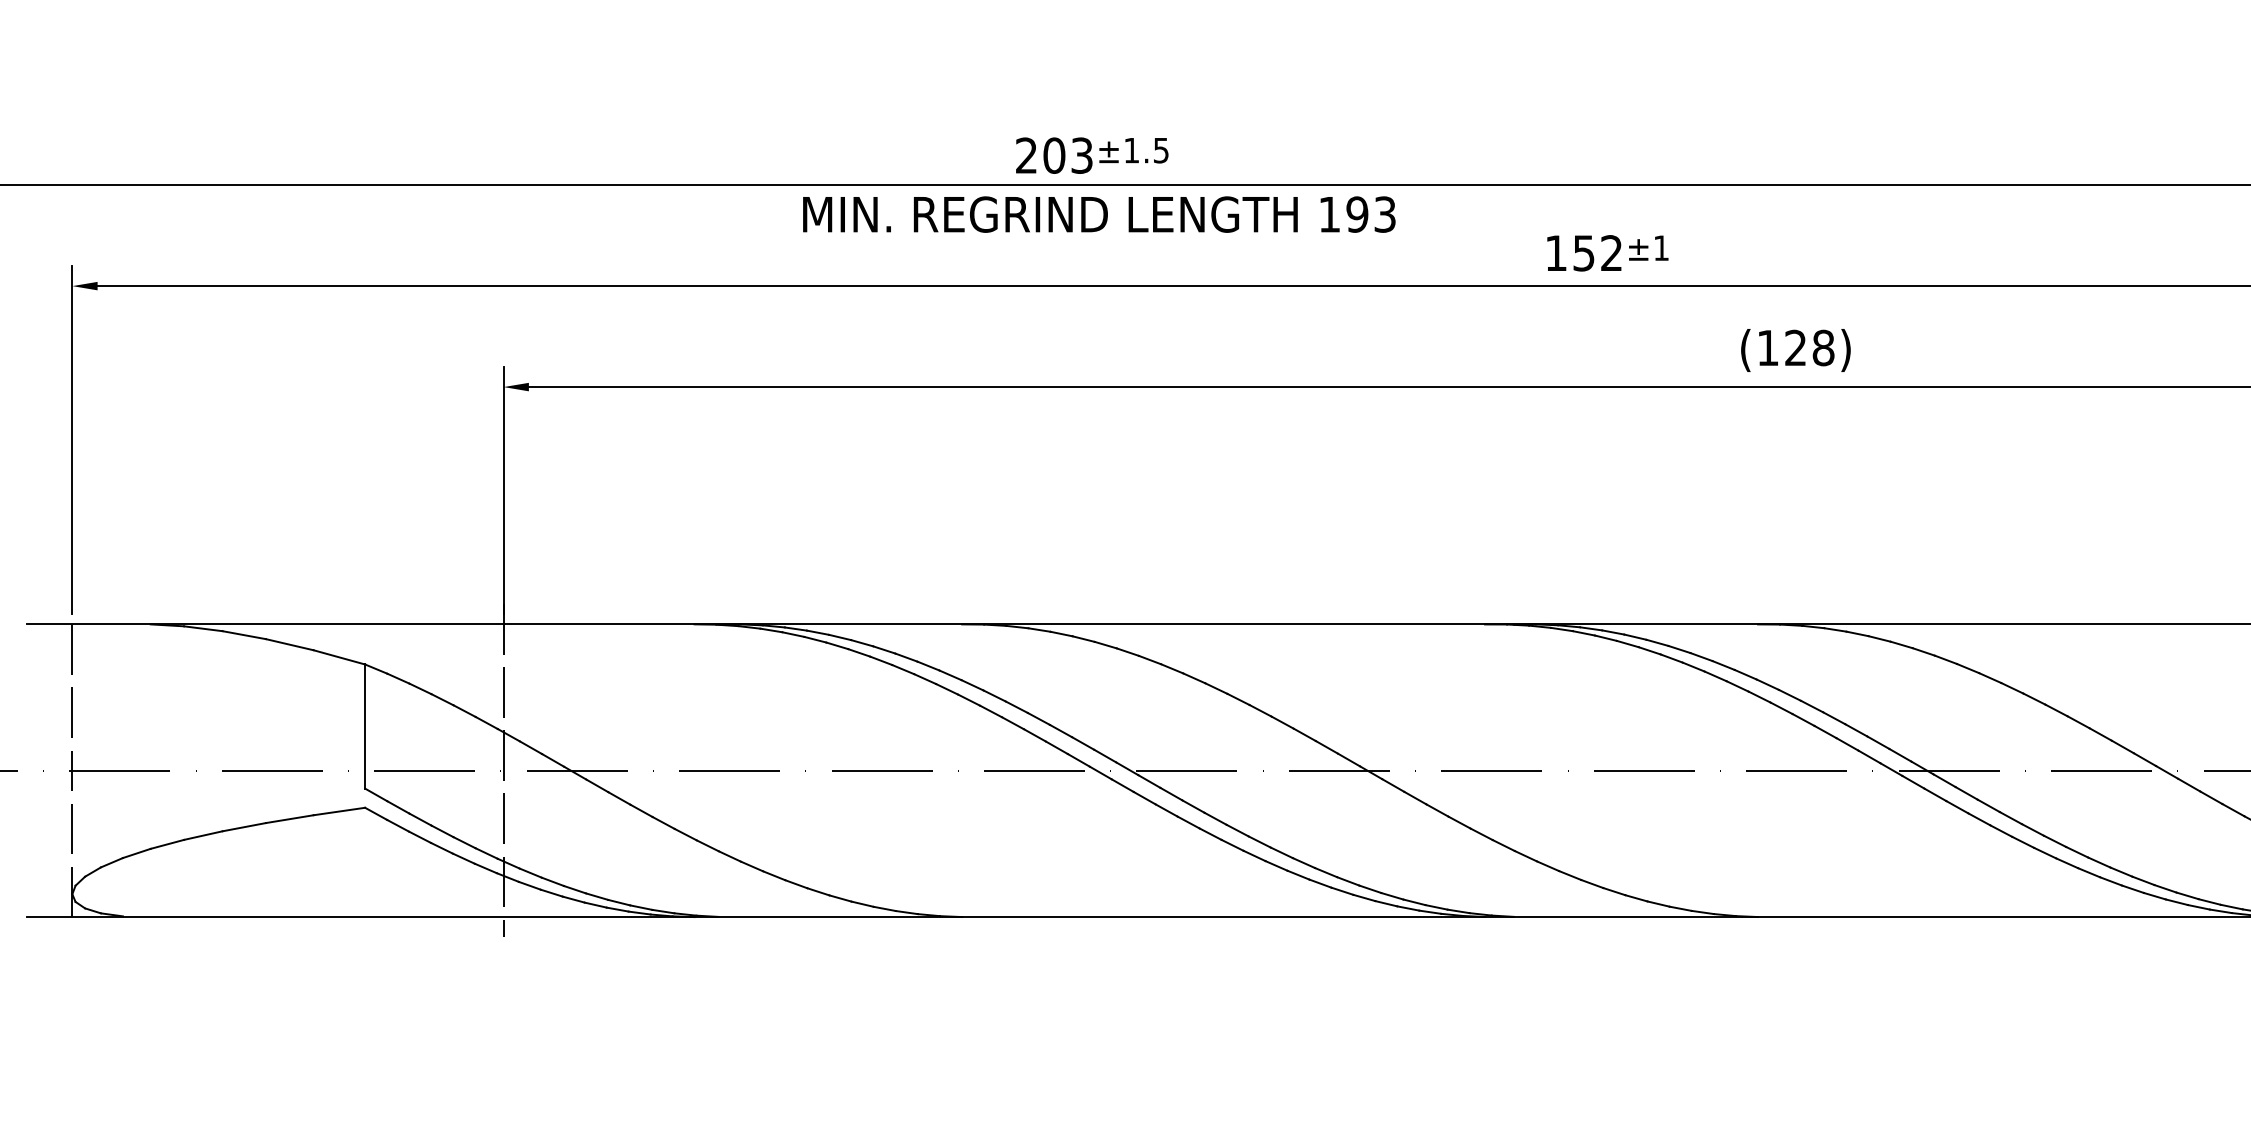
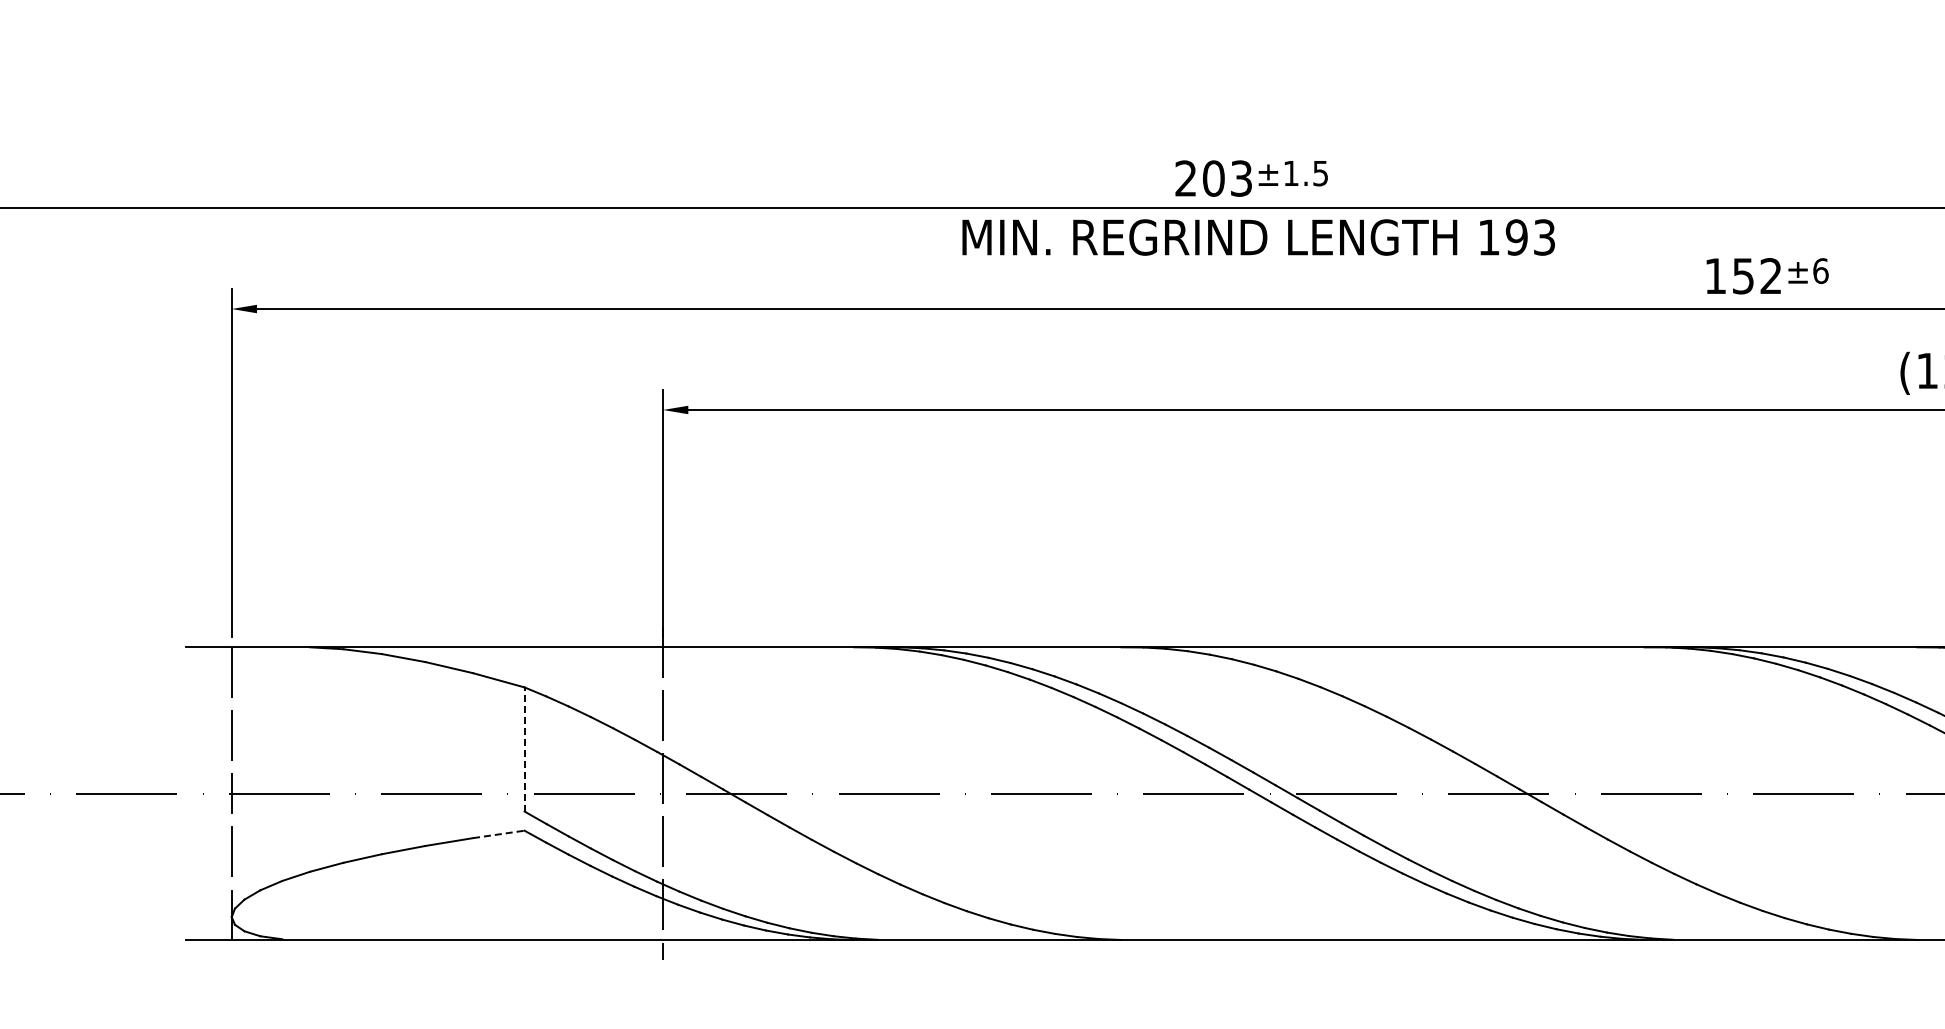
text: (1661, 248) -> (1820, 271), ±1 -> ±6
line: (365, 726) -> (524, 749), solid -> dashed
line: (339, 811) -> (498, 834), solid -> dashed

